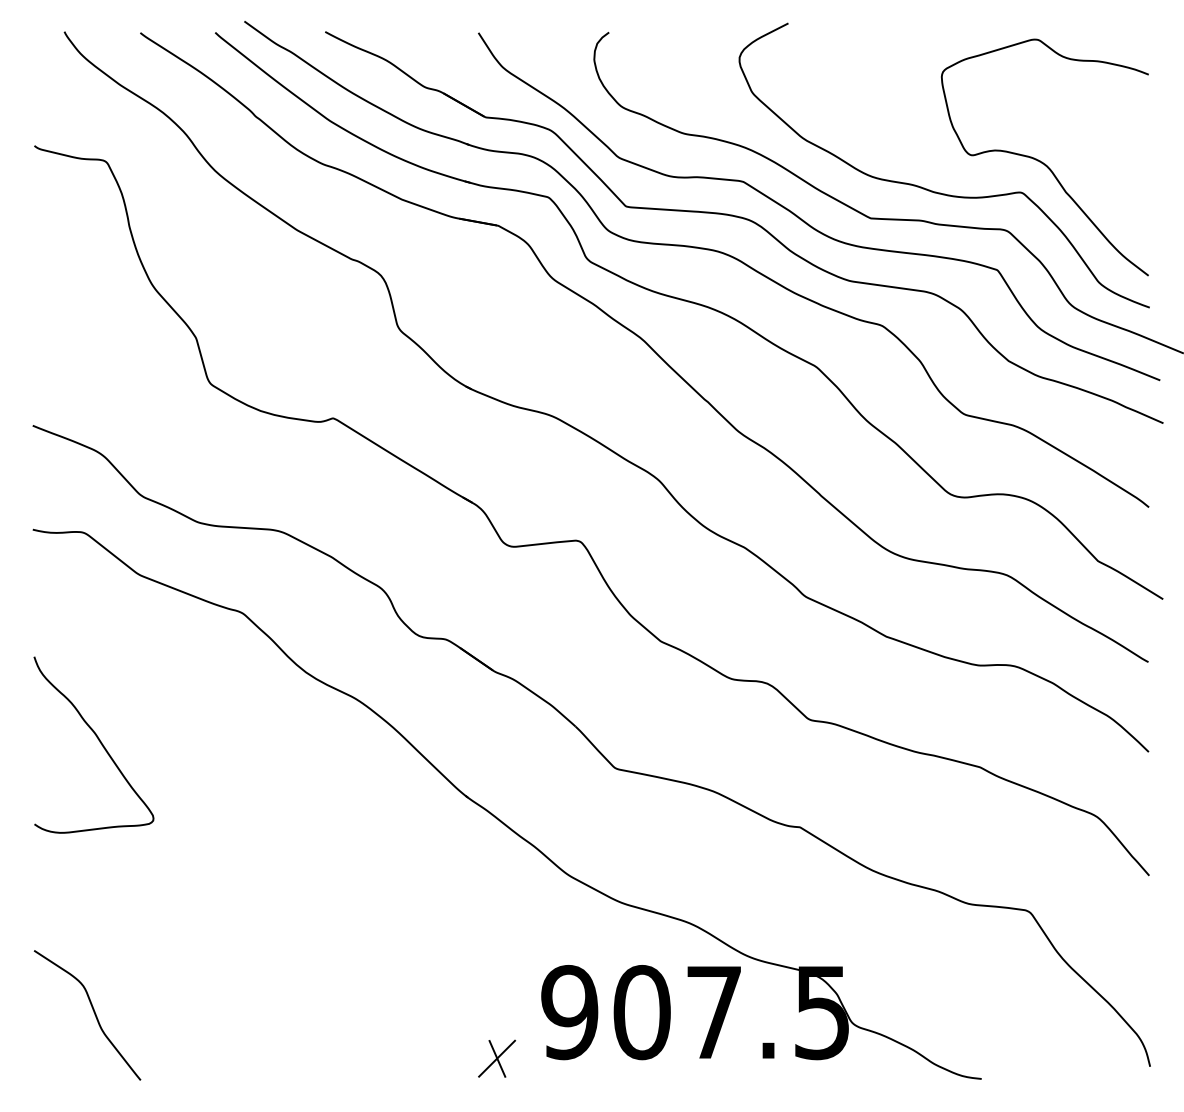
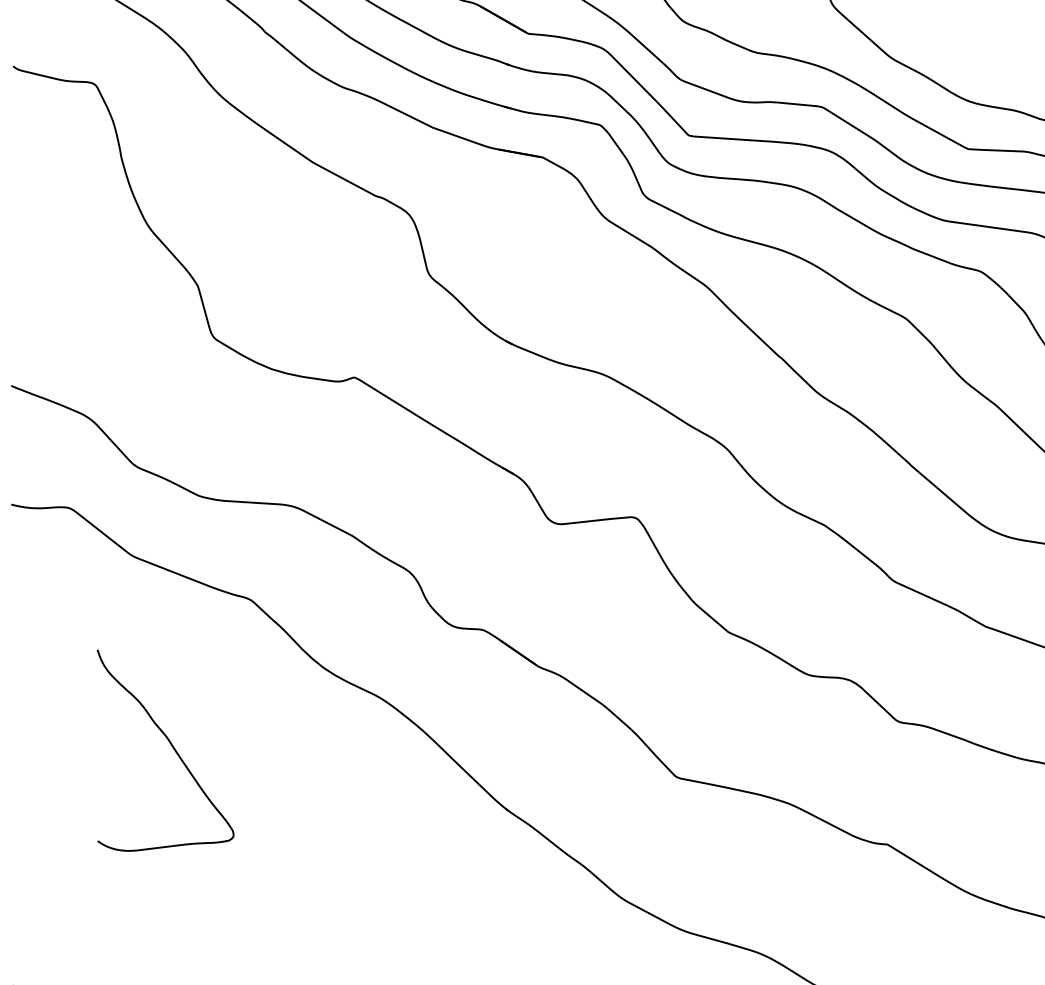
curve: (99, 742) -> (171, 747), moved

